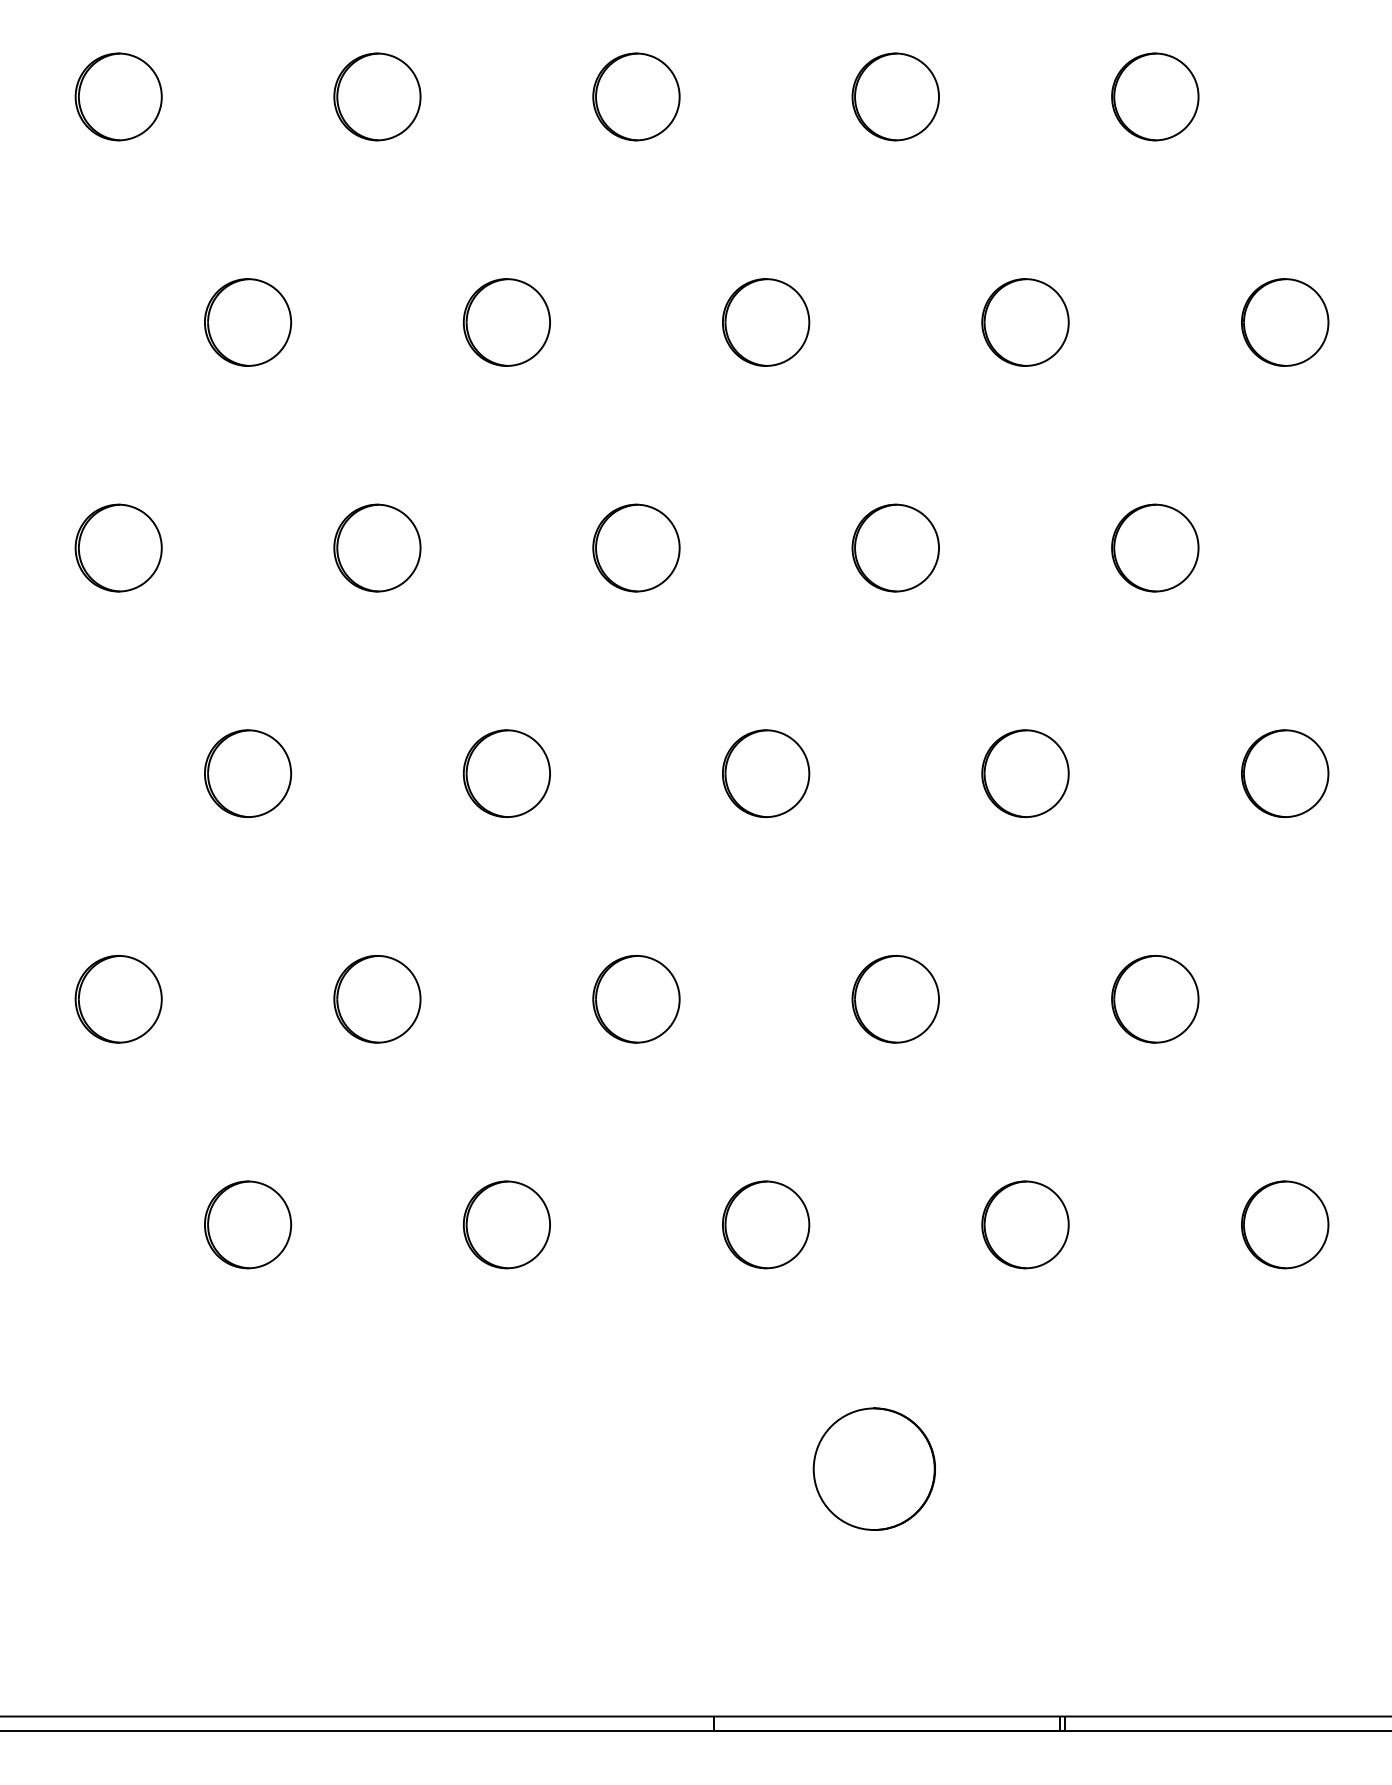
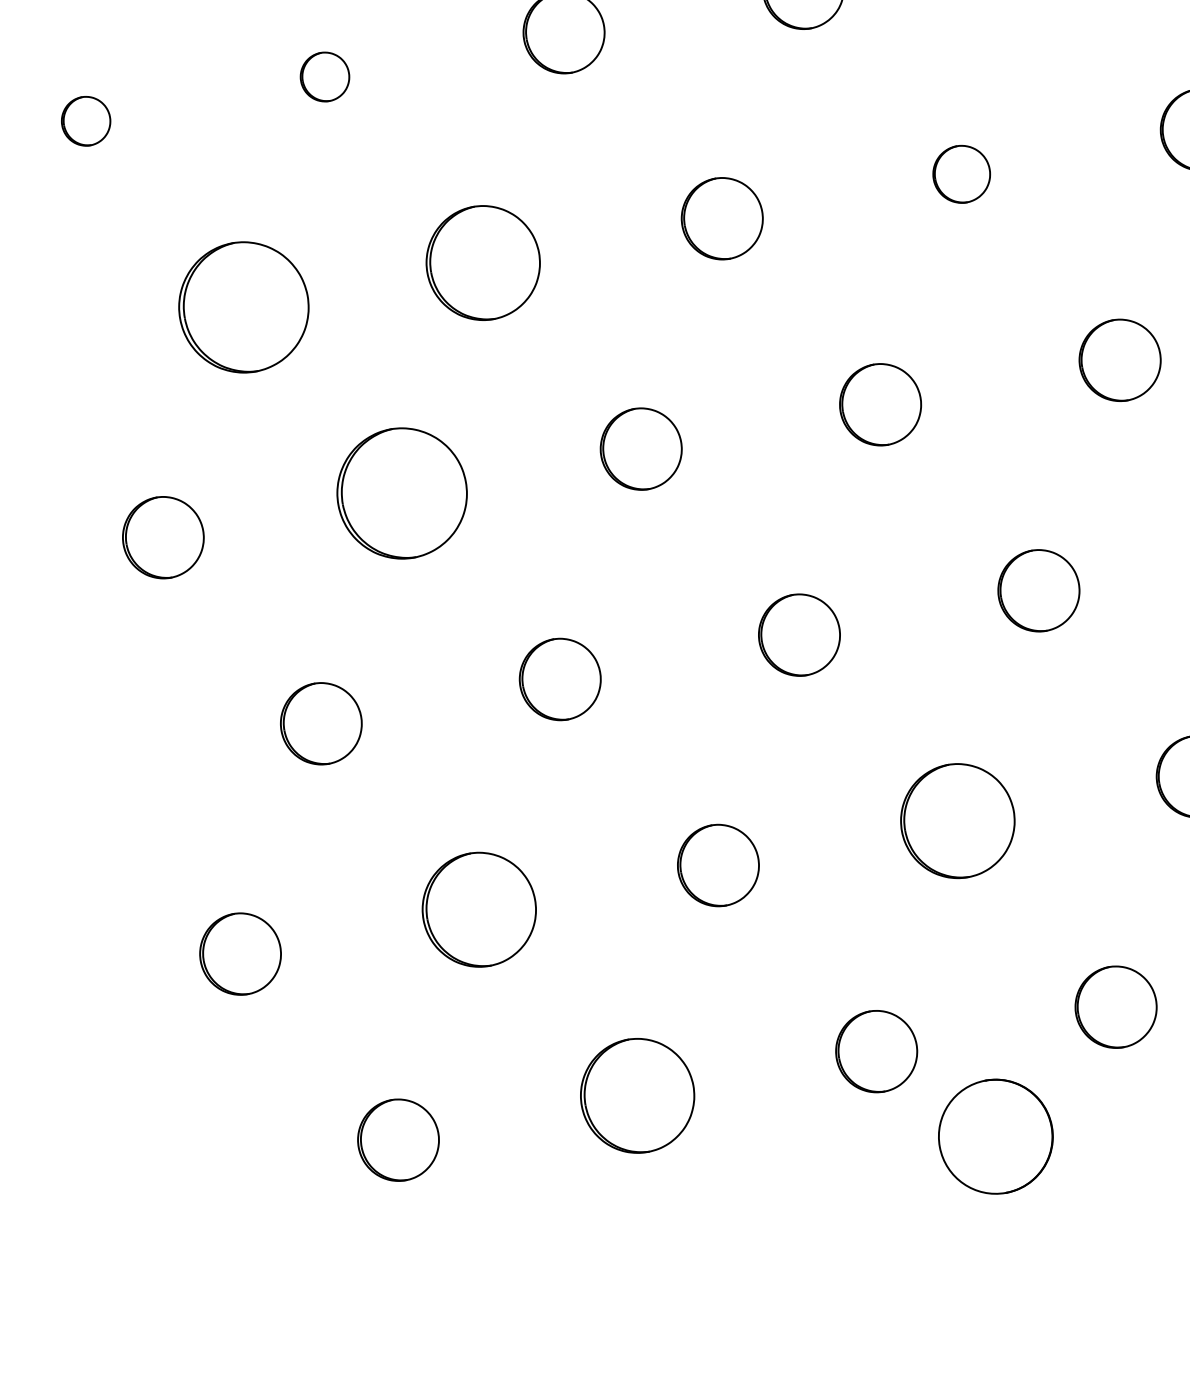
part: (118, 96) -> (85, 120), size x0.6
part: (377, 96) -> (324, 76), size x0.6
part: (248, 322) -> (244, 307), size x1.6
part: (506, 322) -> (482, 263), size x1.4
part: (1025, 322) -> (961, 174), size x0.7
part: (377, 547) -> (402, 492), size x1.6
part: (377, 999) -> (479, 910), size x1.4
part: (895, 999) -> (957, 821), size x1.4
part: (506, 1224) -> (636, 1095), size x1.4
part: (873, 1468) -> (994, 1136), moved

